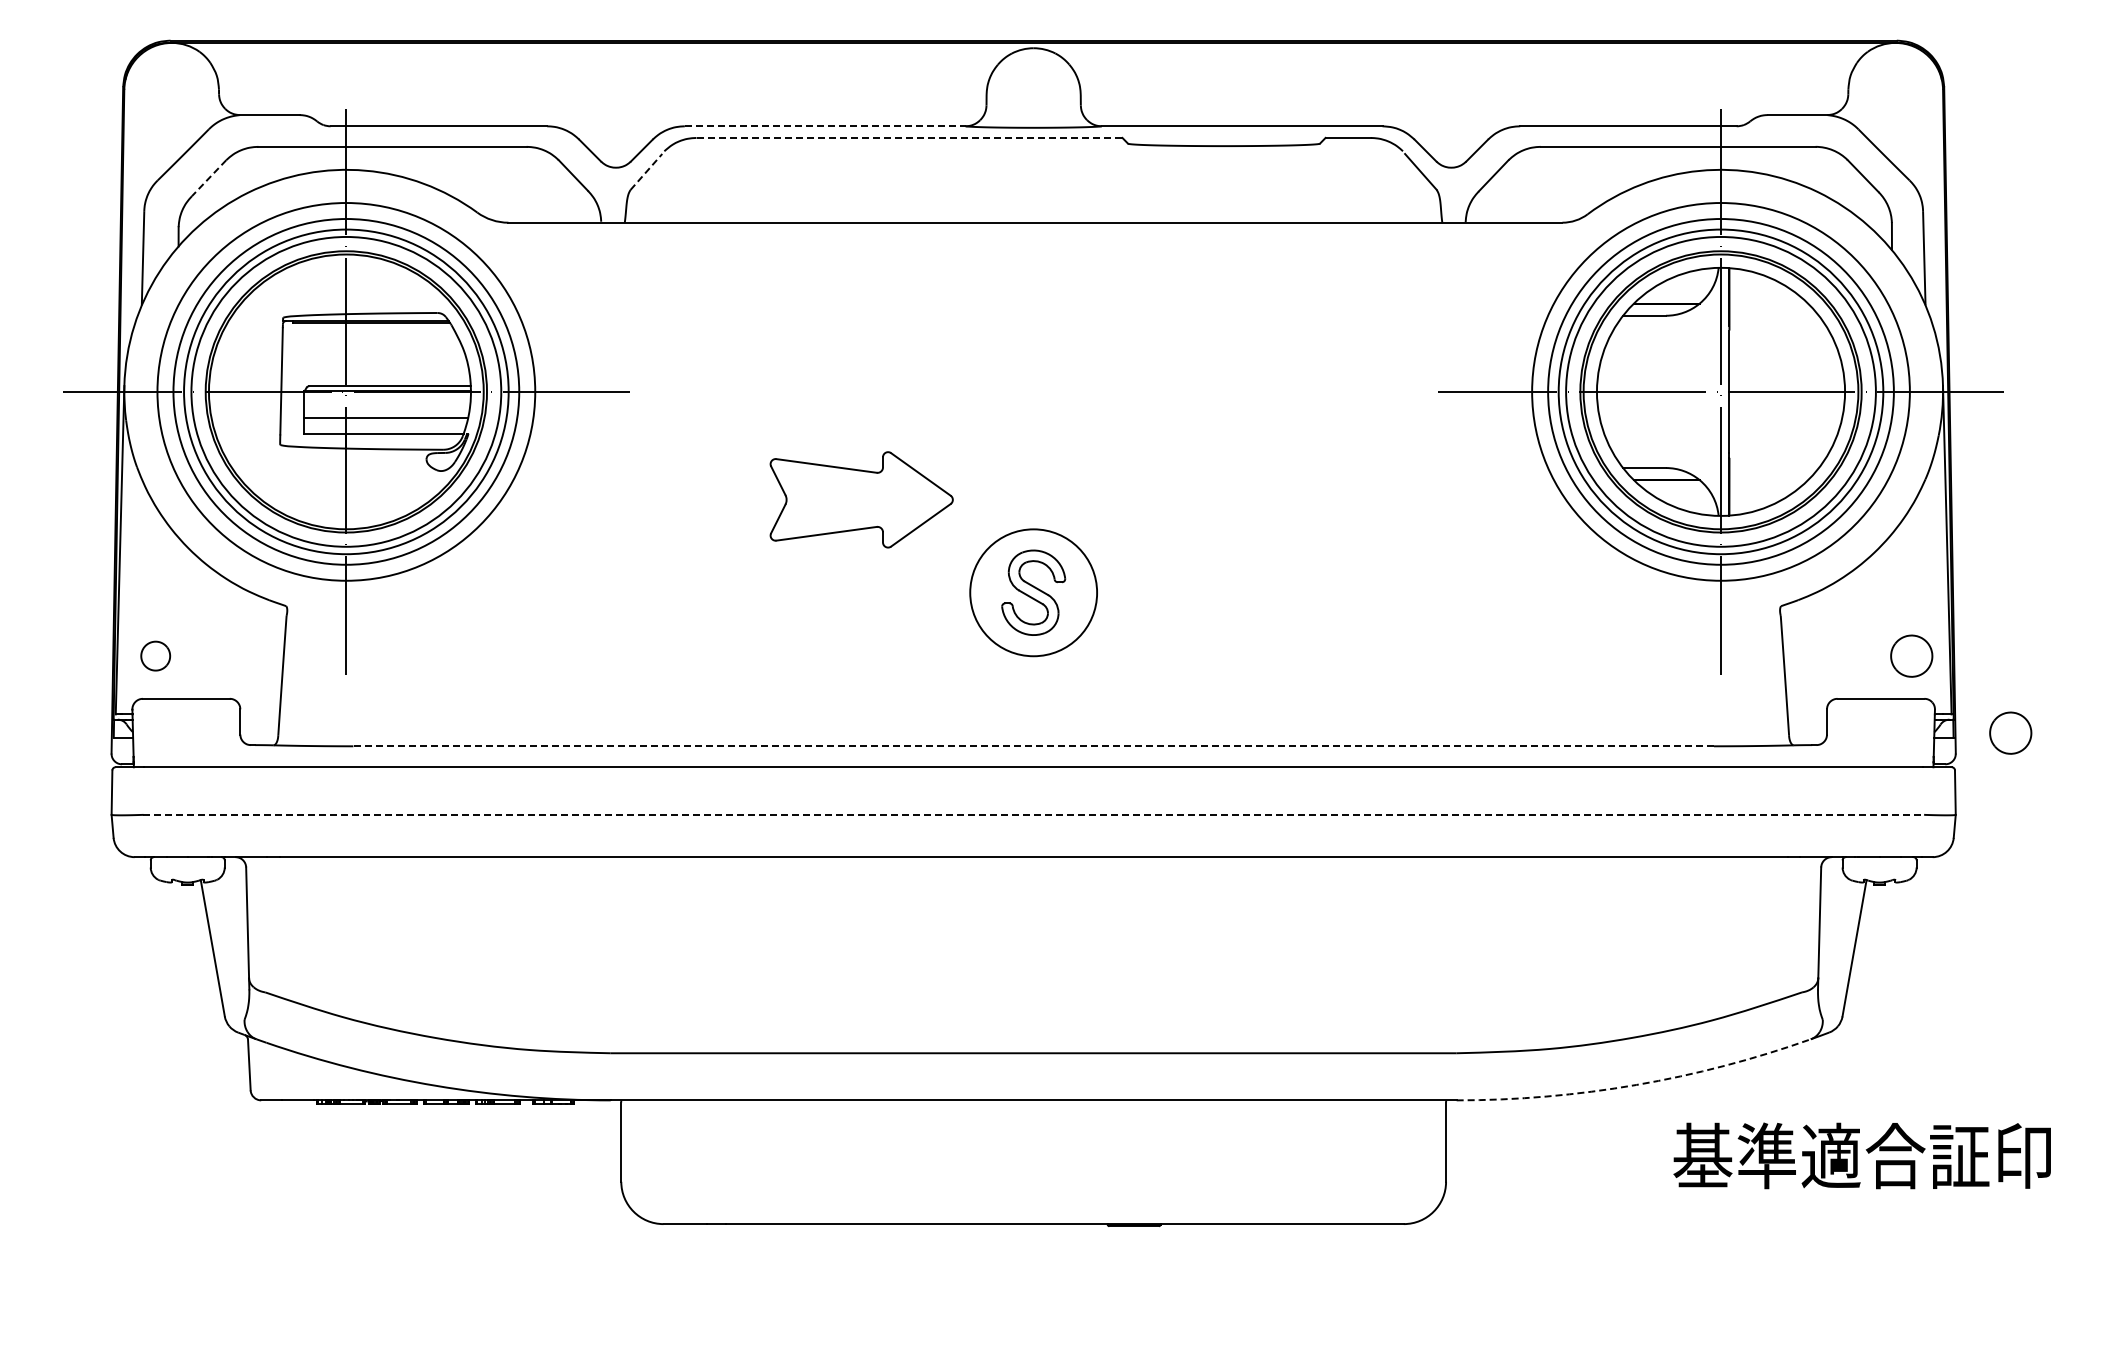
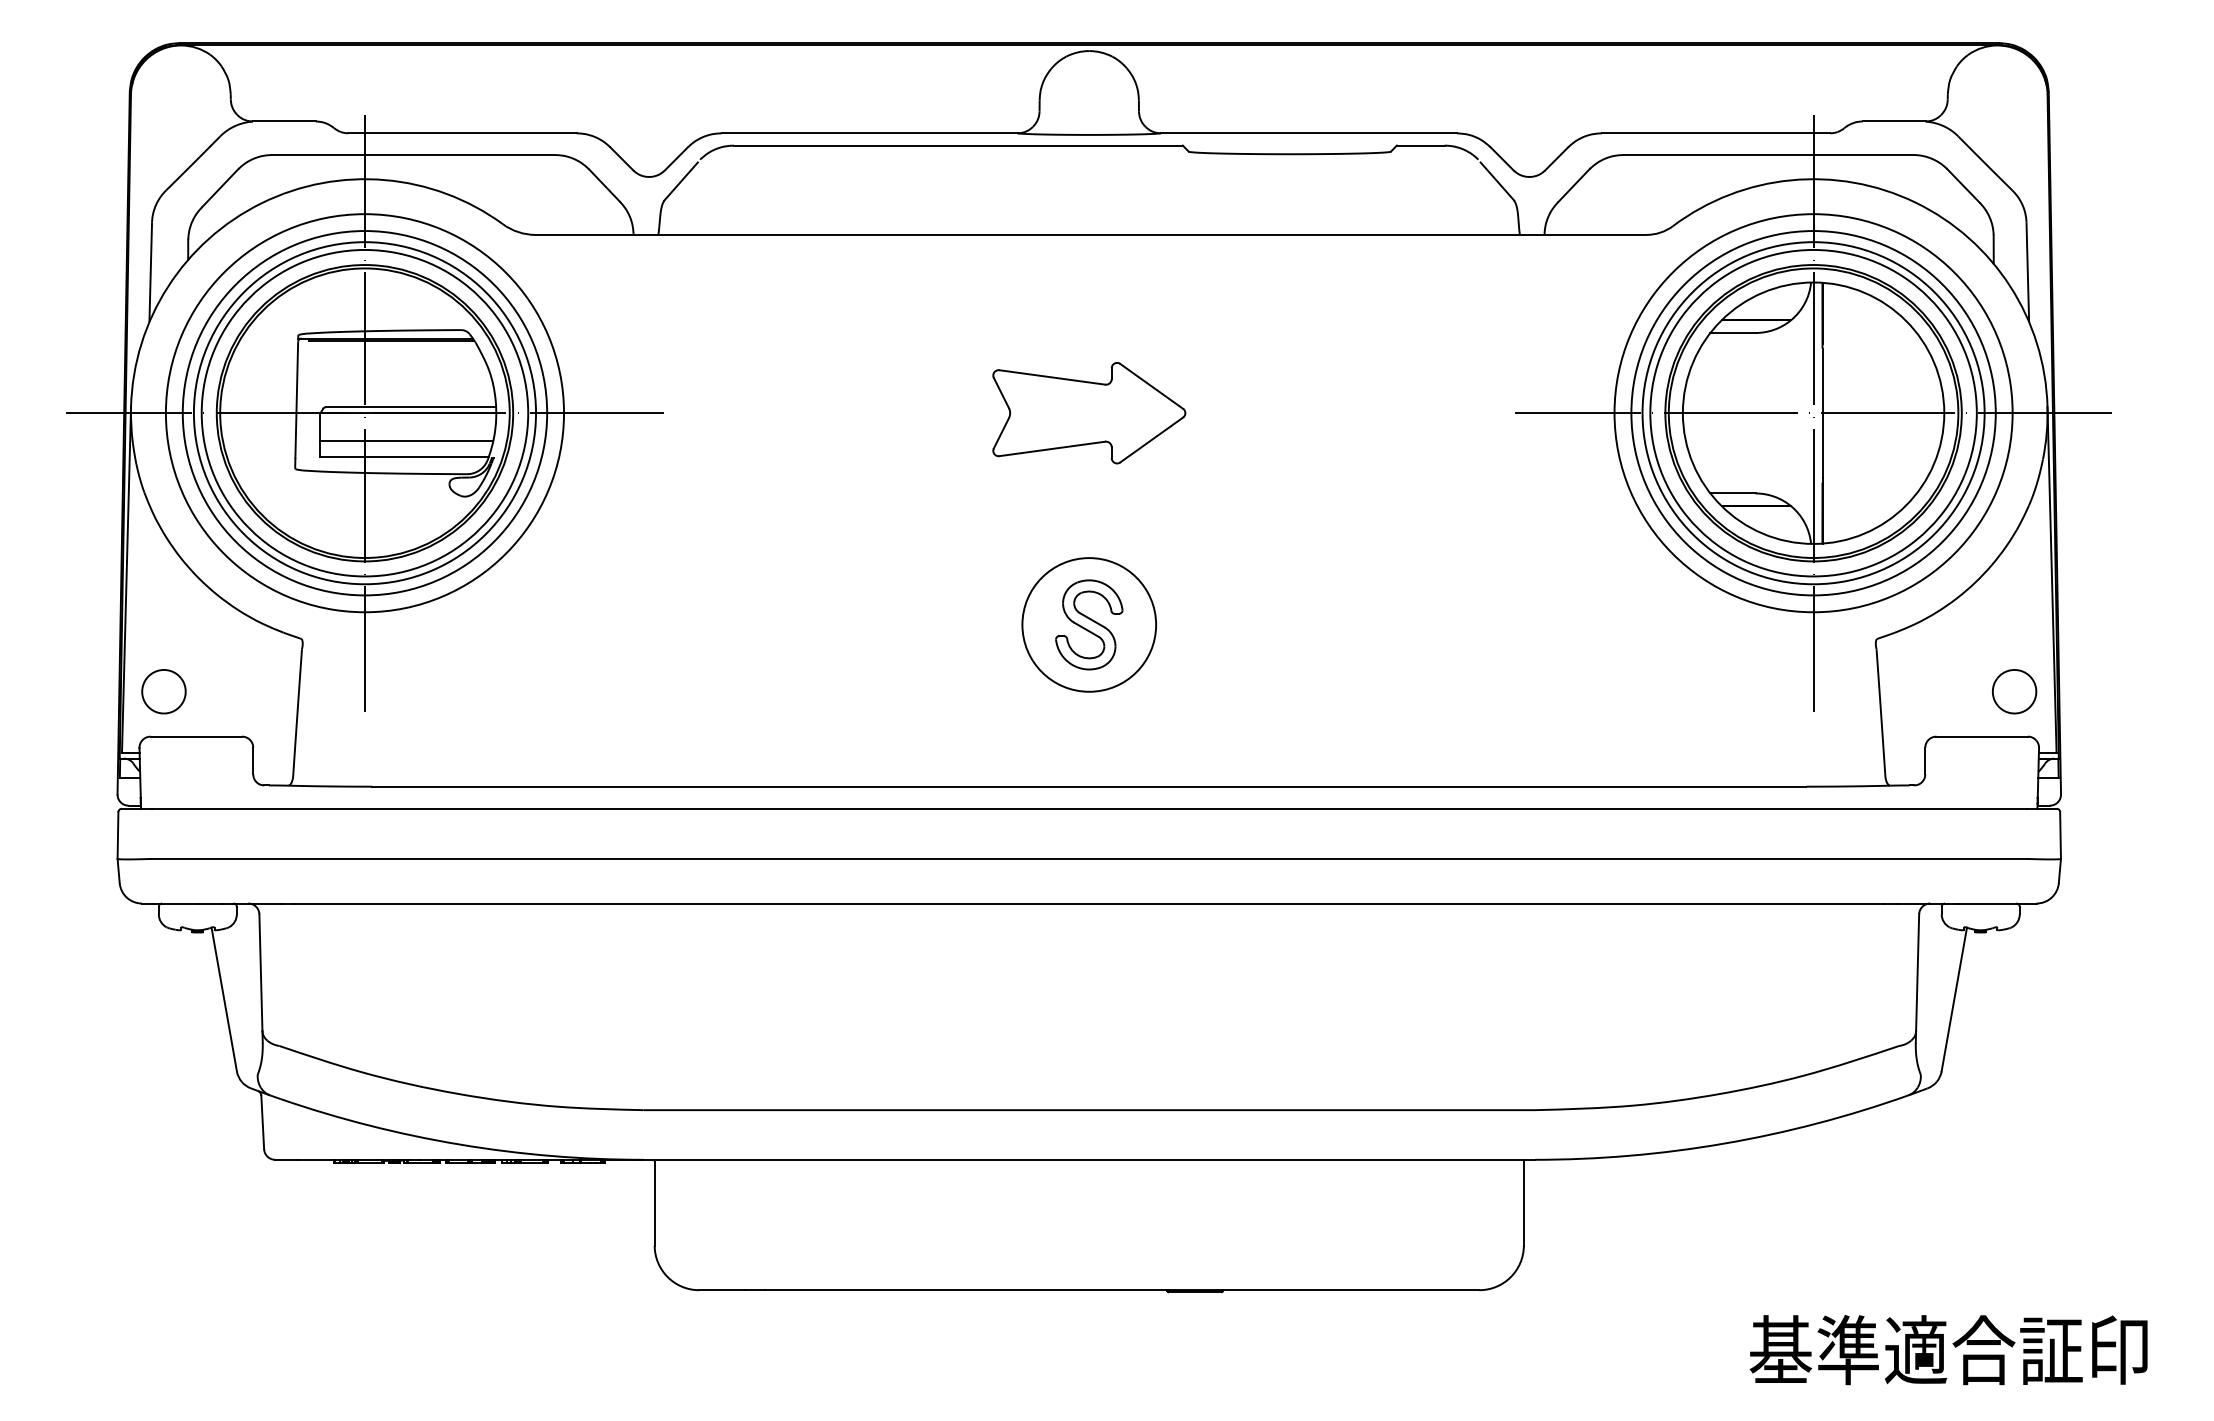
line: (825, 126) -> (869, 133), dashed -> solid
line: (909, 137) -> (958, 145), dashed -> solid
line: (646, 171) -> (681, 180), dashed -> solid
line: (209, 178) -> (220, 188), dashed -> solid
part: (861, 499) -> (1089, 412), moved
part: (155, 655) -> (163, 691), size x1.43
part: (2010, 732) -> (2118, 772), removed
line: (1033, 746) -> (1089, 786), dashed -> solid
line: (1034, 814) -> (1090, 858), dashed -> solid
arc: (1636, 1084) -> (1724, 1143), dashed -> solid
text: (1861, 1155) -> (1947, 1349), moved

